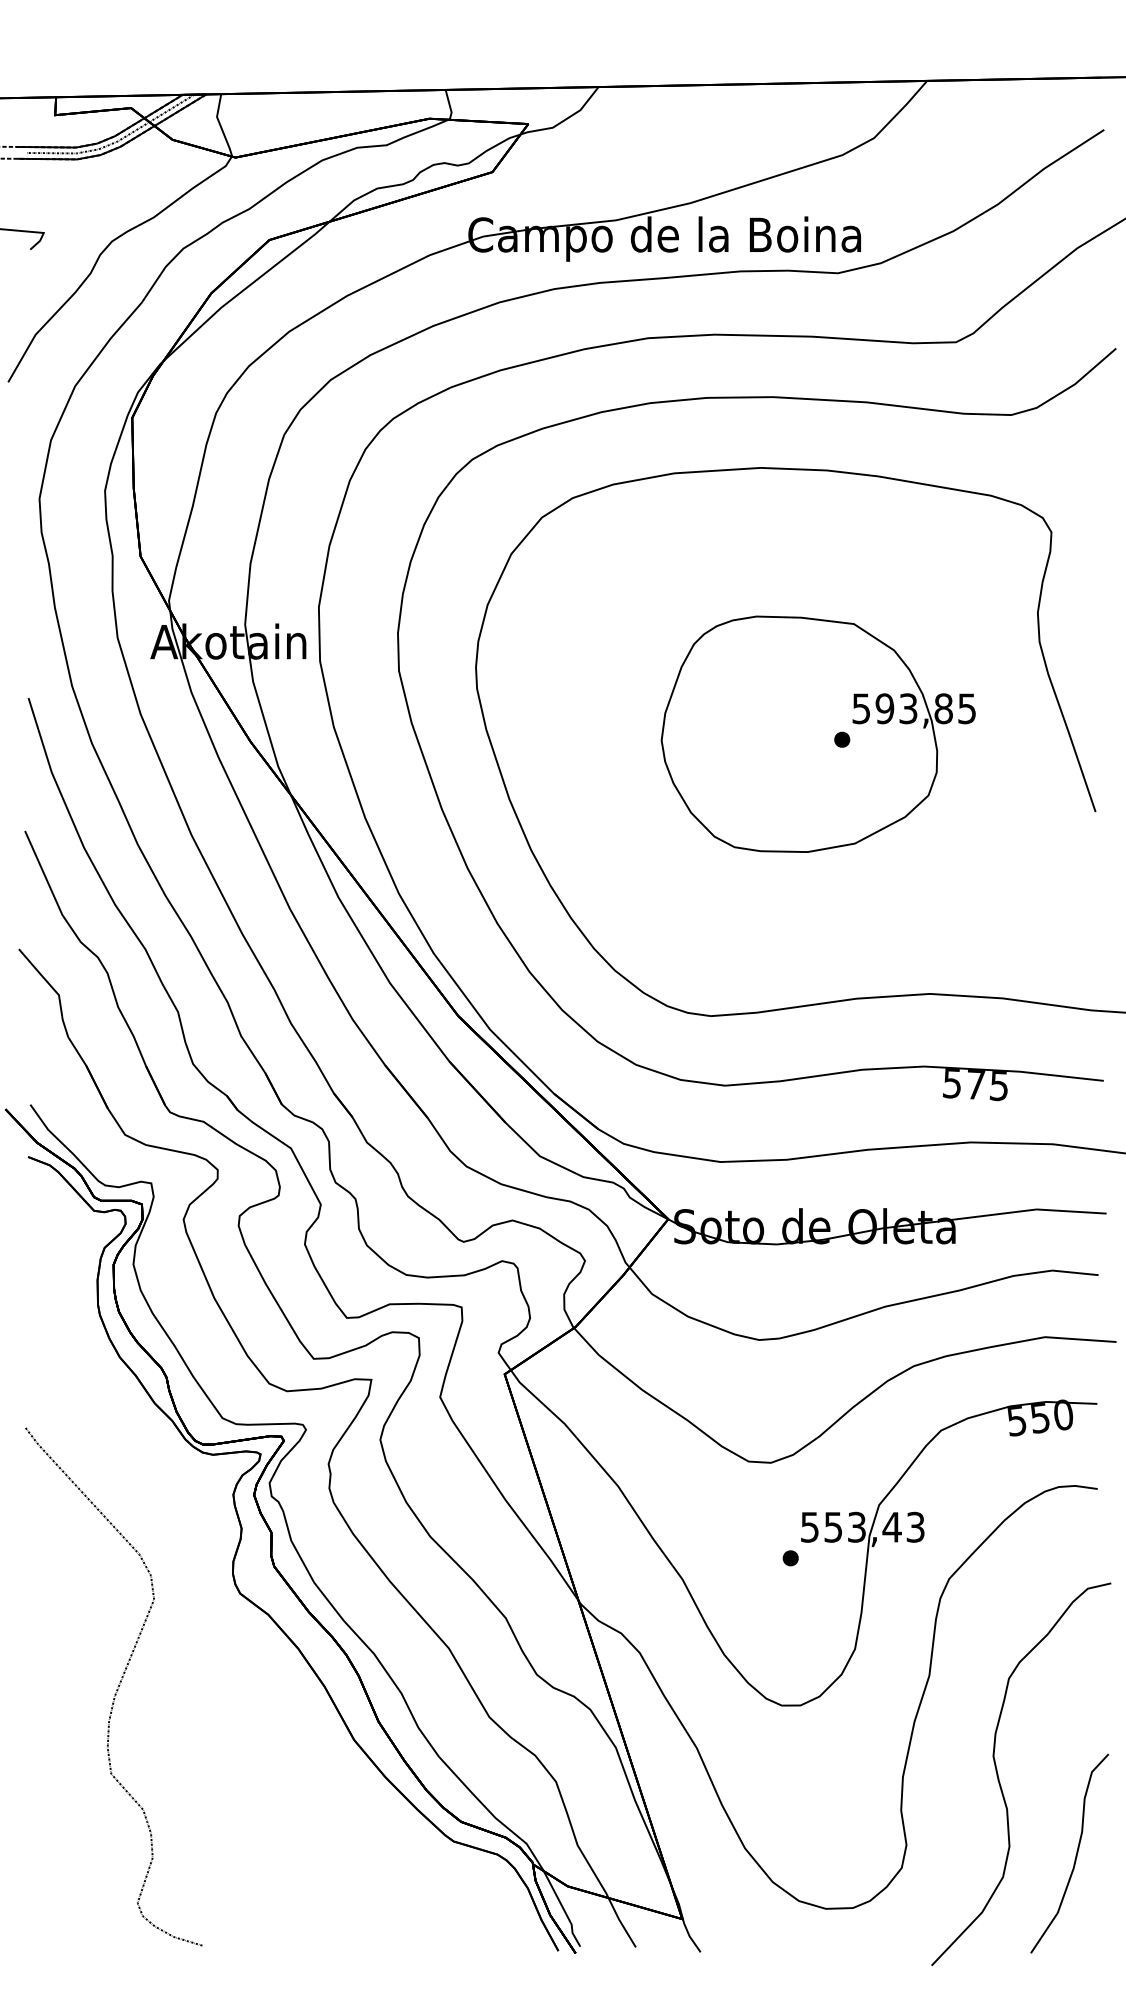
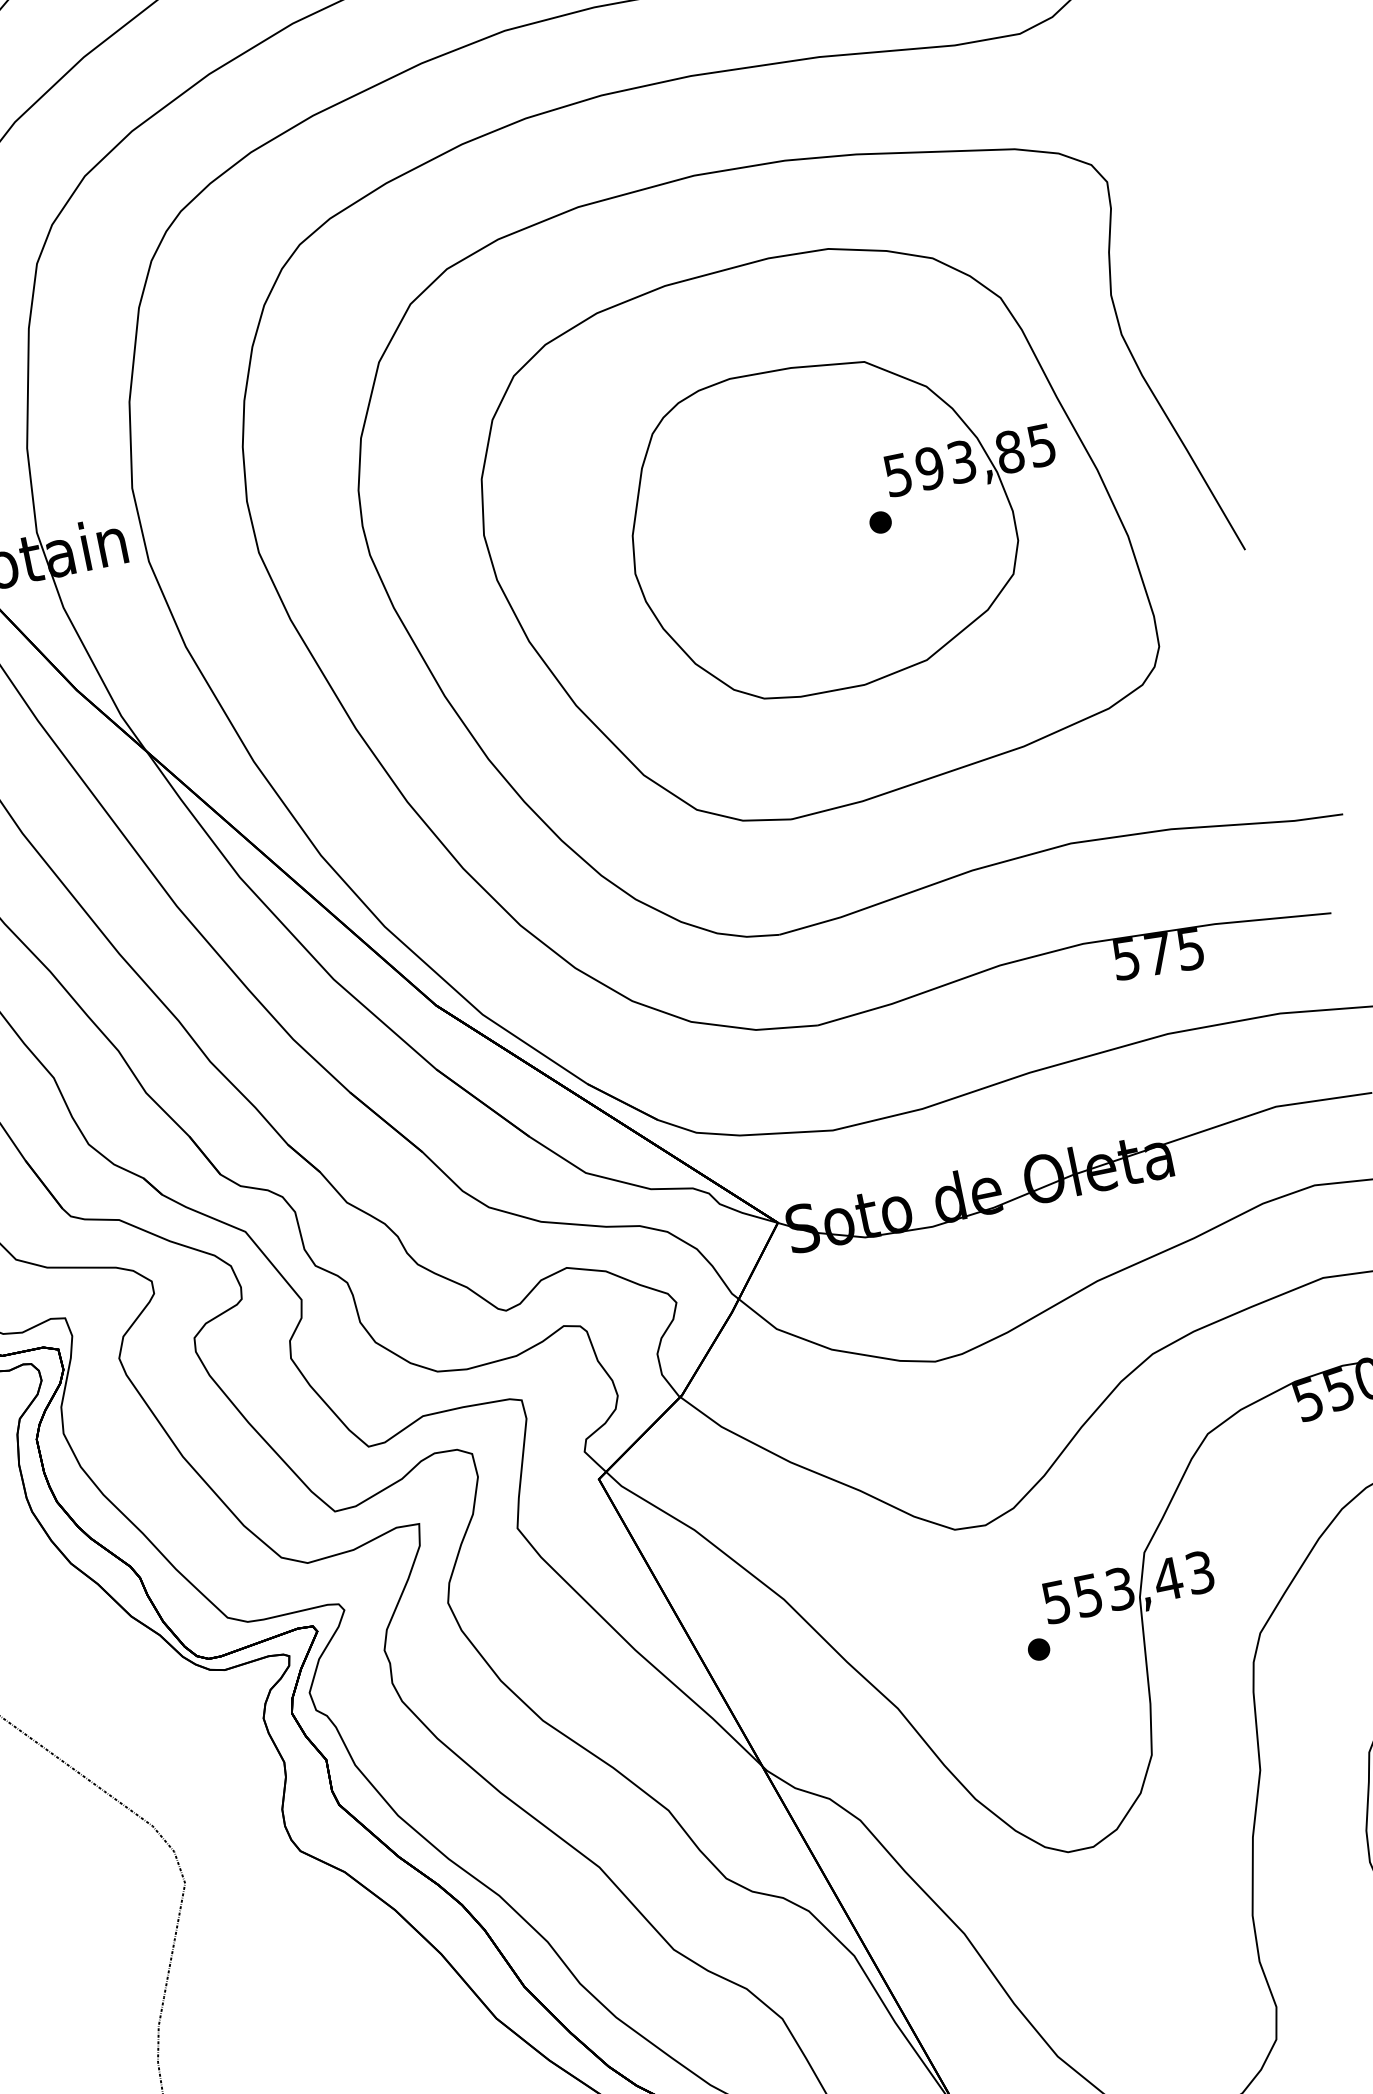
part: (790, 736) -> (809, 532), added

